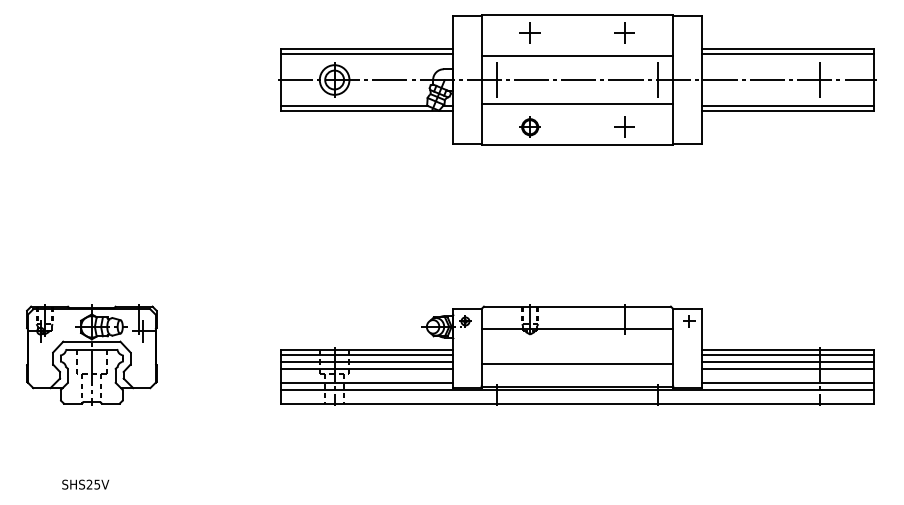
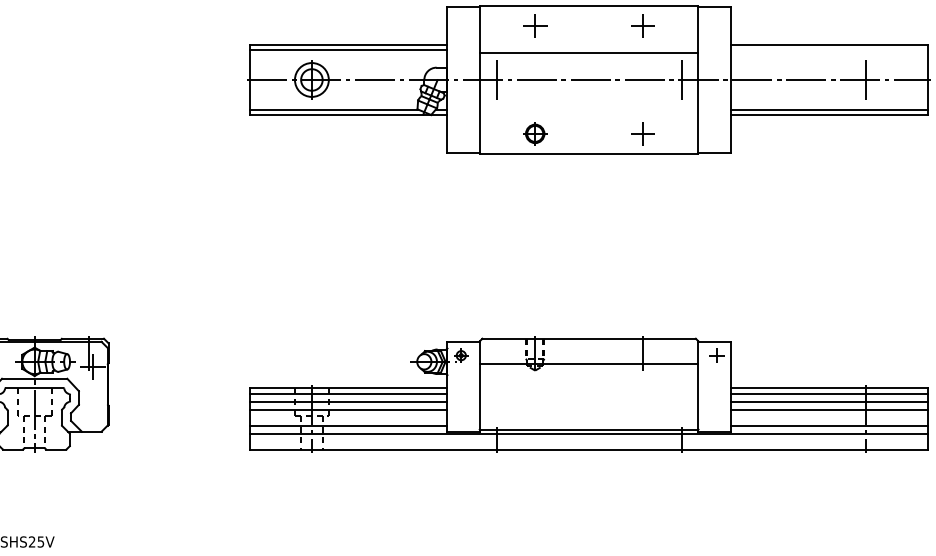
line: (787, 54) -> (828, 50), removed
line: (577, 103) -> (589, 106), removed
line: (577, 364) -> (589, 404), removed

